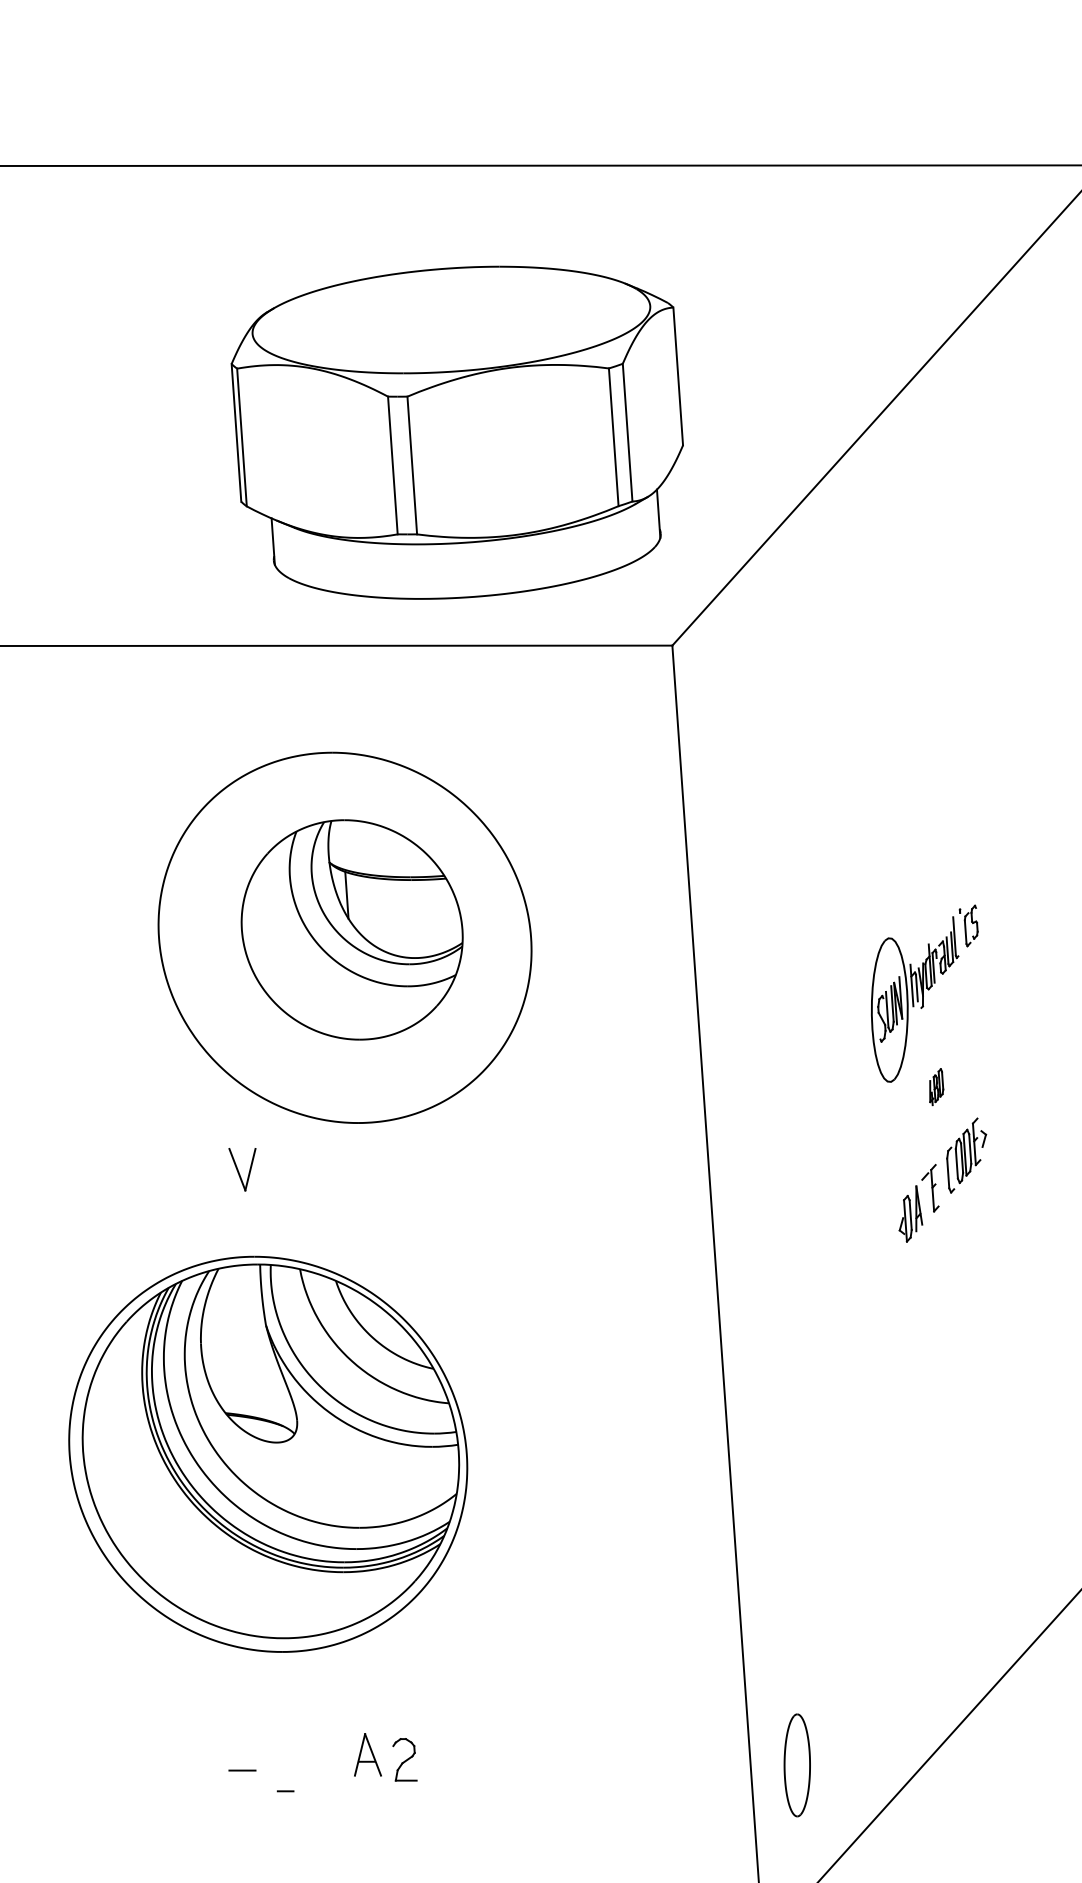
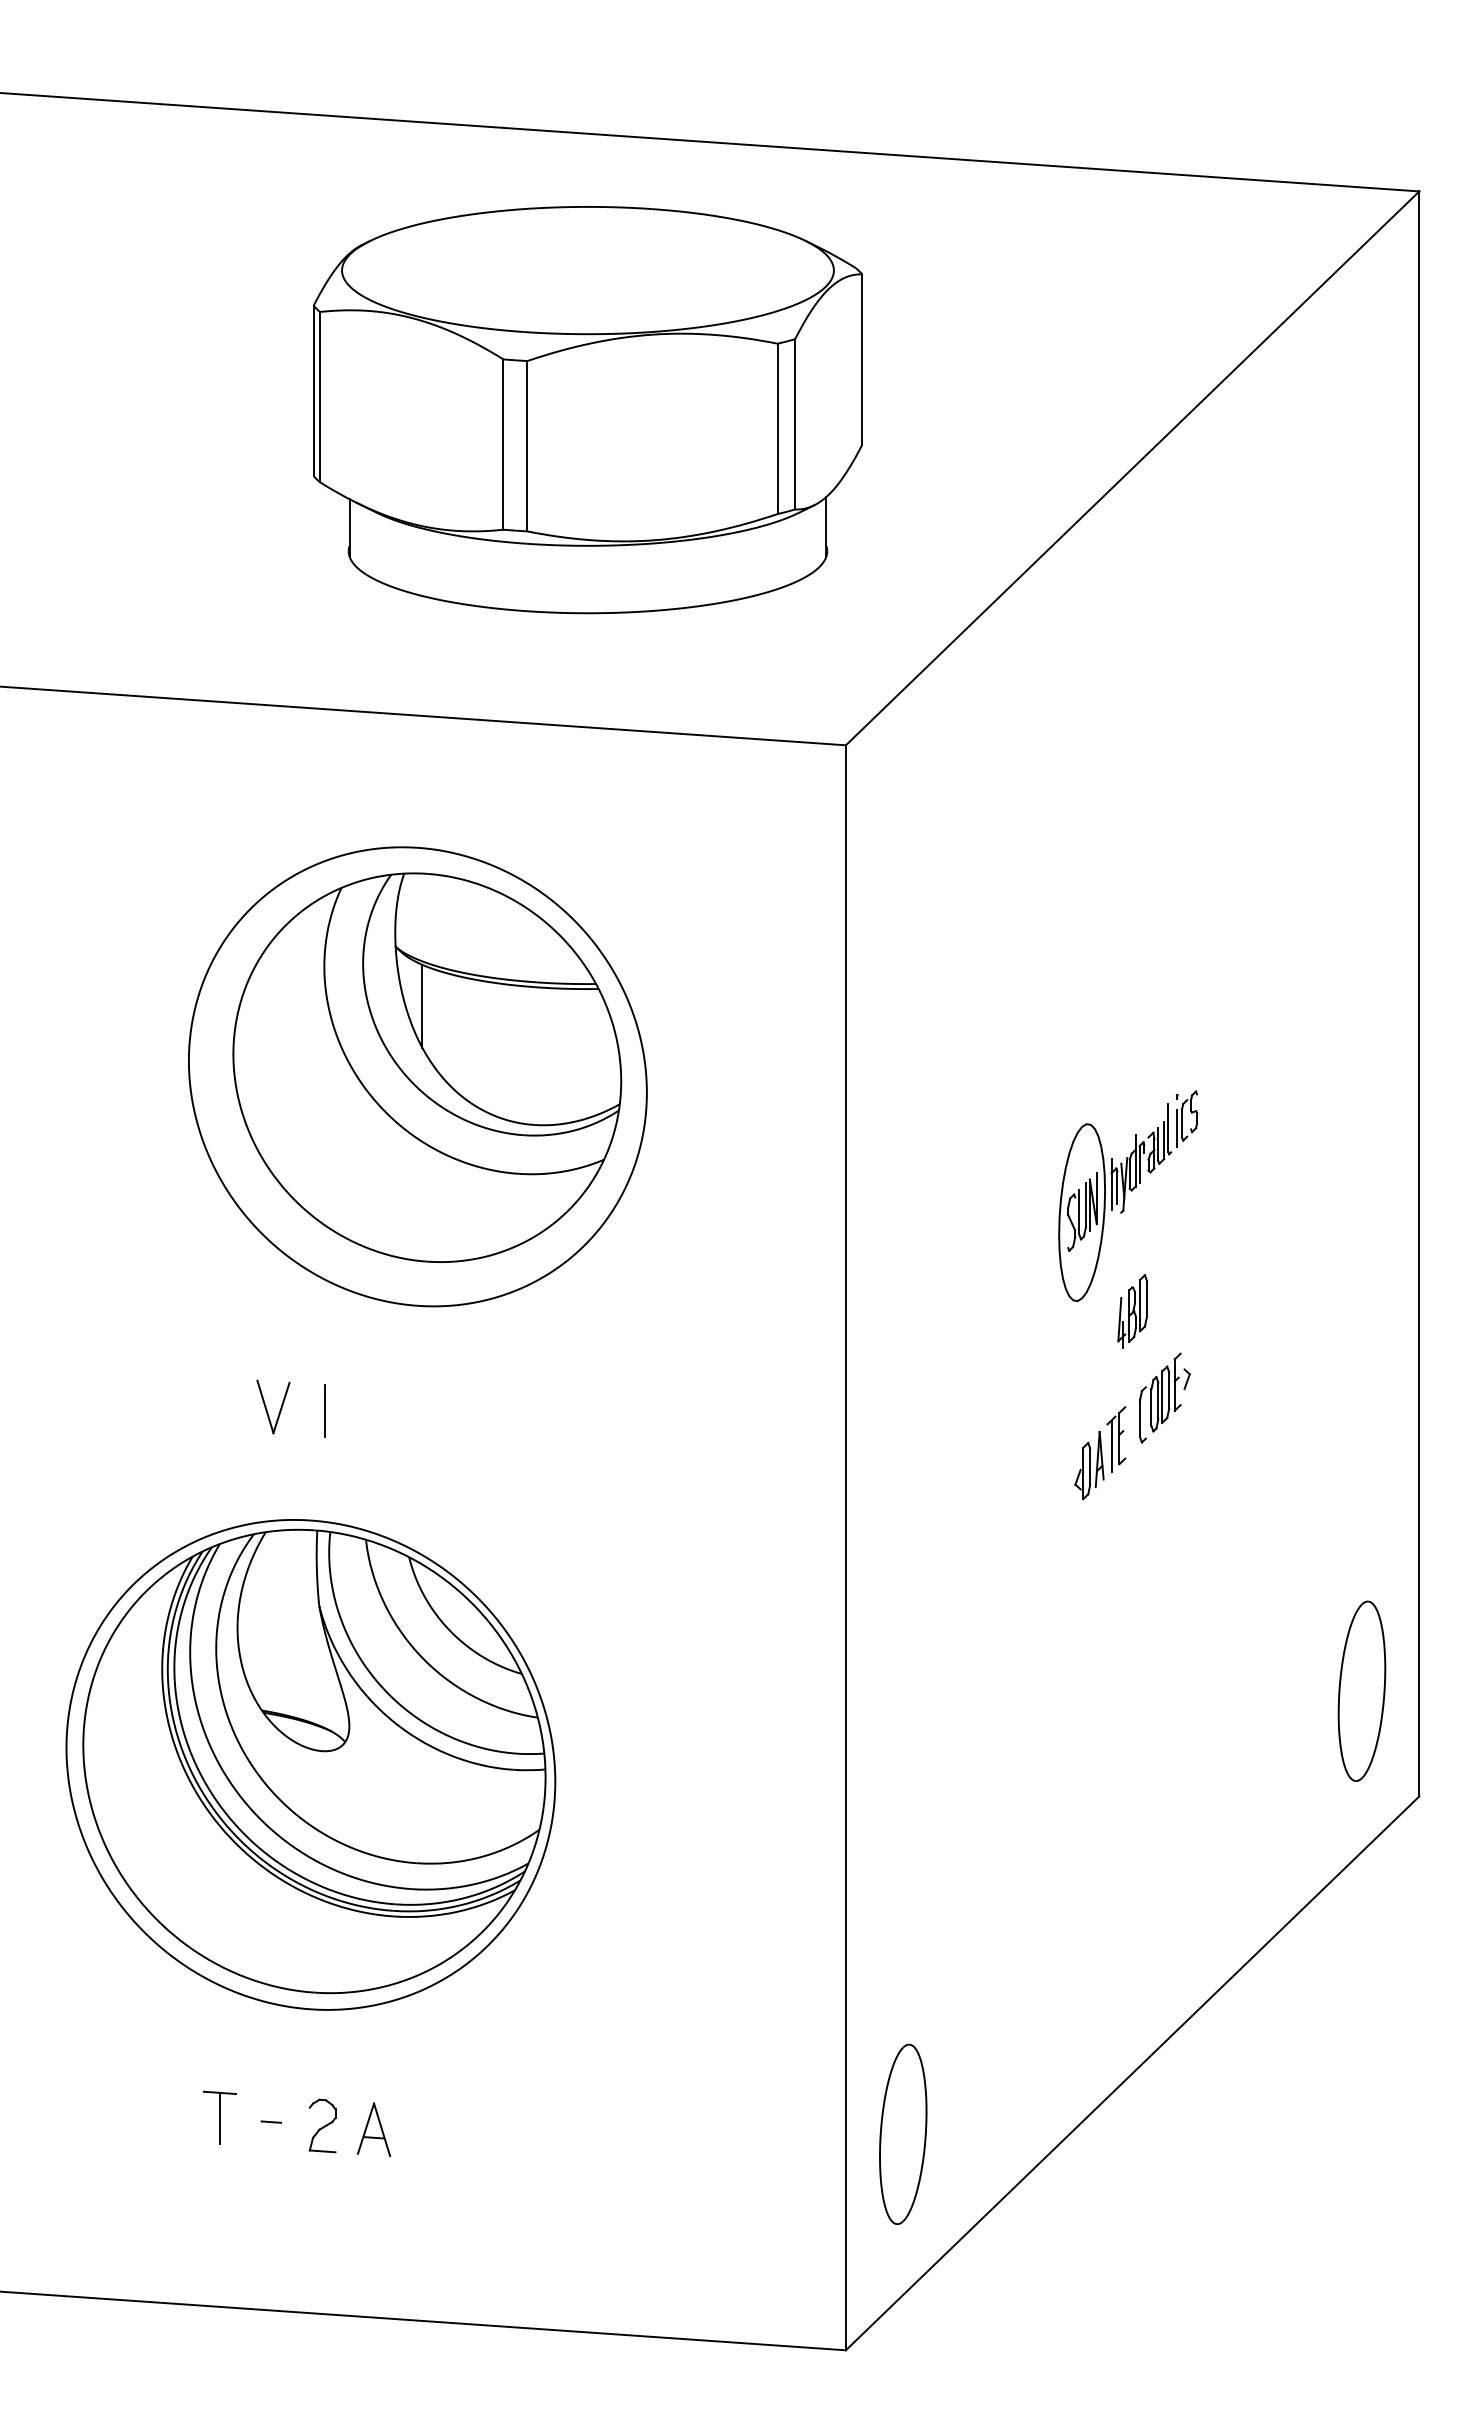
part: (458, 433) -> (587, 410), moved
part: (352, 929) -> (427, 1067), size x1.43
line: (962, 935) -> (1177, 1127), added
part: (936, 1087) -> (1132, 1311), size x1.67
part: (239, 1171) -> (267, 1409), moved
line: (926, 1196) -> (1111, 1445), added
line: (288, 1212) -> (324, 1410), added
part: (267, 1454) -> (310, 1764), moved
part: (366, 1755) -> (374, 2129), moved
part: (404, 1759) -> (322, 2125), moved
part: (797, 1764) -> (903, 2133), size x1.43
line: (243, 1791) -> (219, 2118), added

